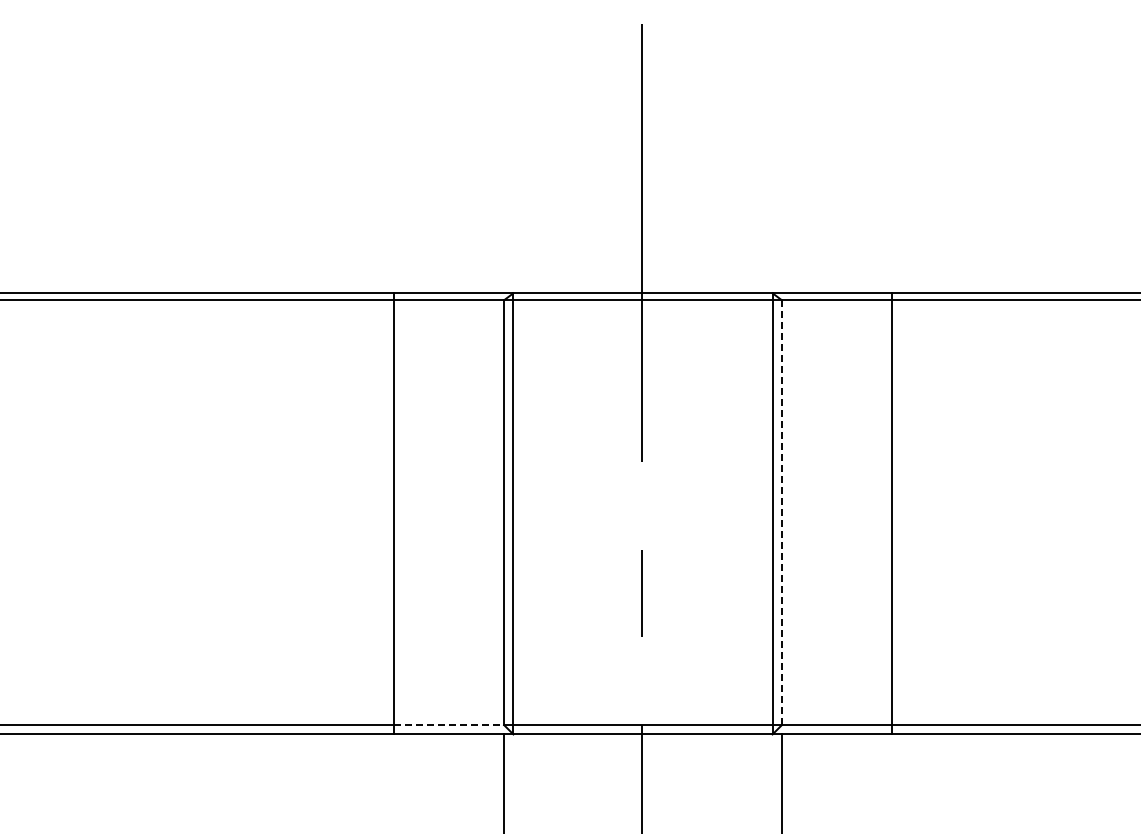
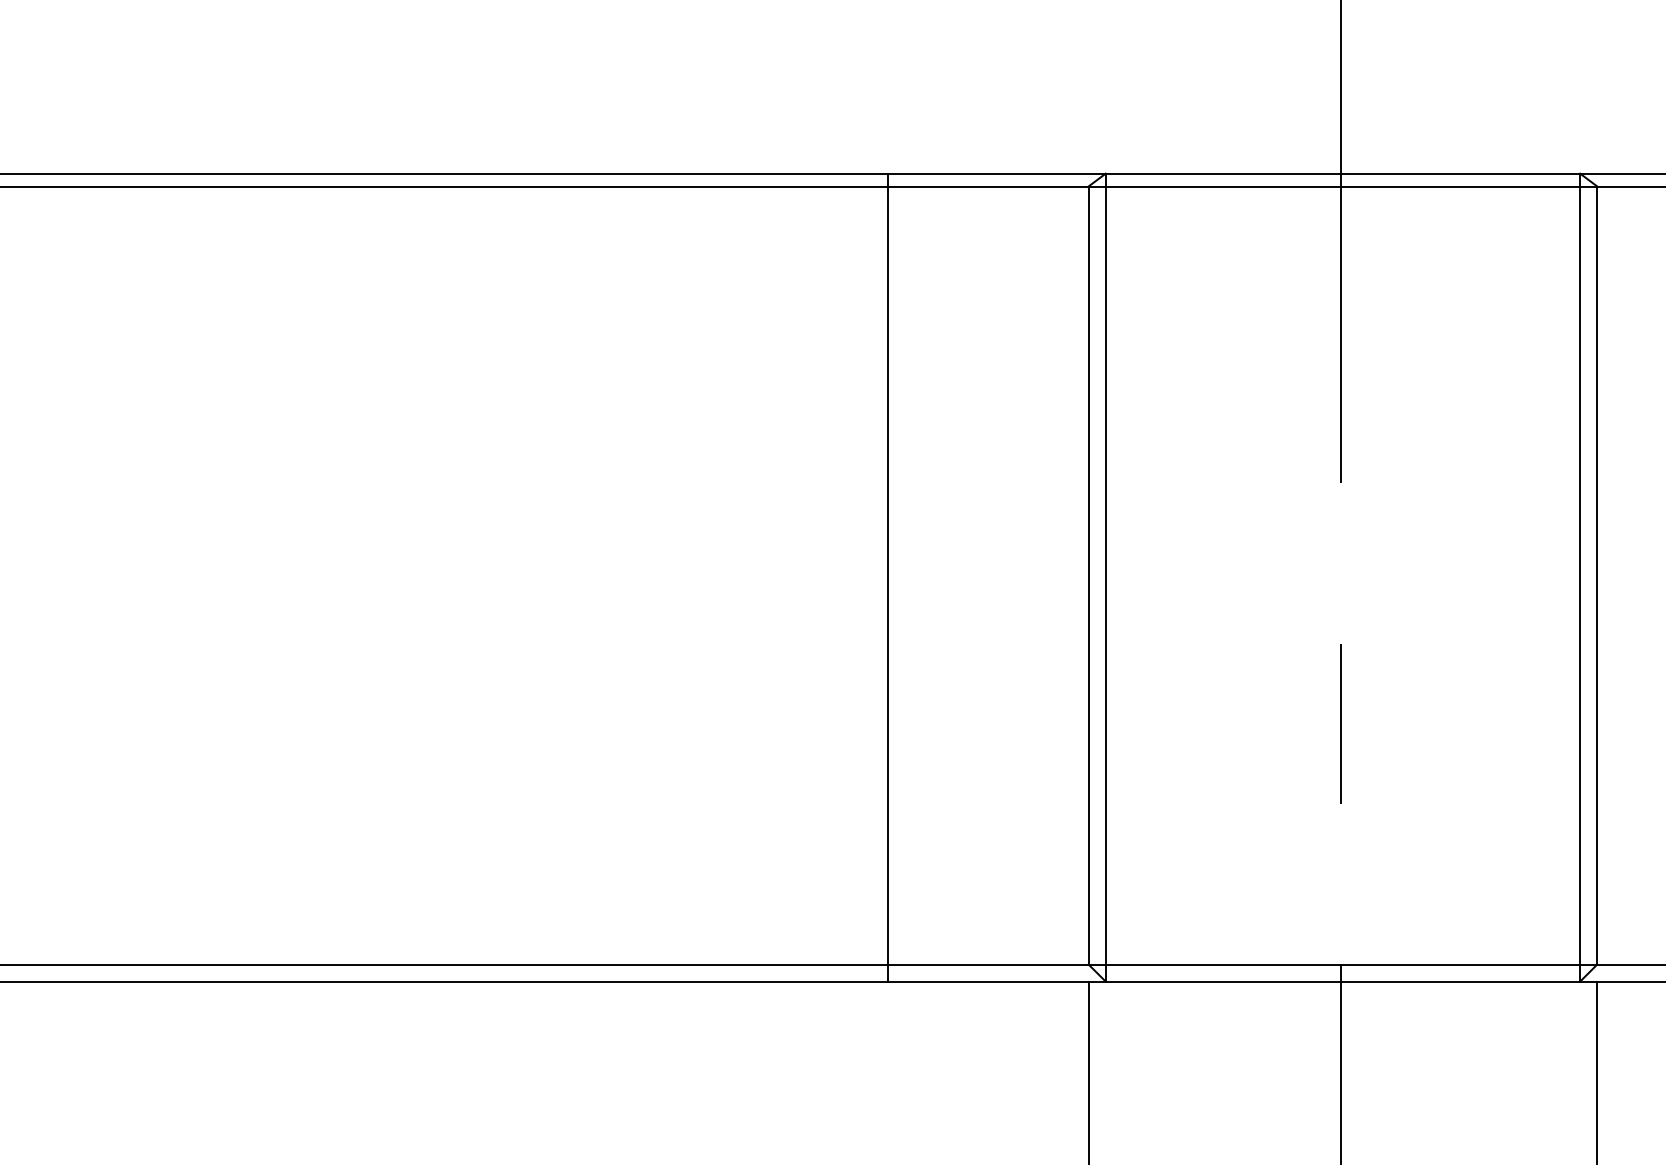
line: (781, 512) -> (1596, 575), dashed -> solid
line: (449, 725) -> (988, 965), dashed -> solid

